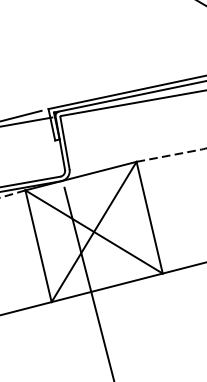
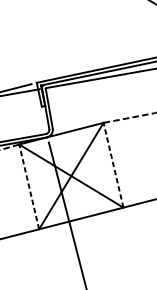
line: (149, 217) -> (113, 165), solid -> dashed
line: (38, 245) -> (29, 186), solid -> dashed

